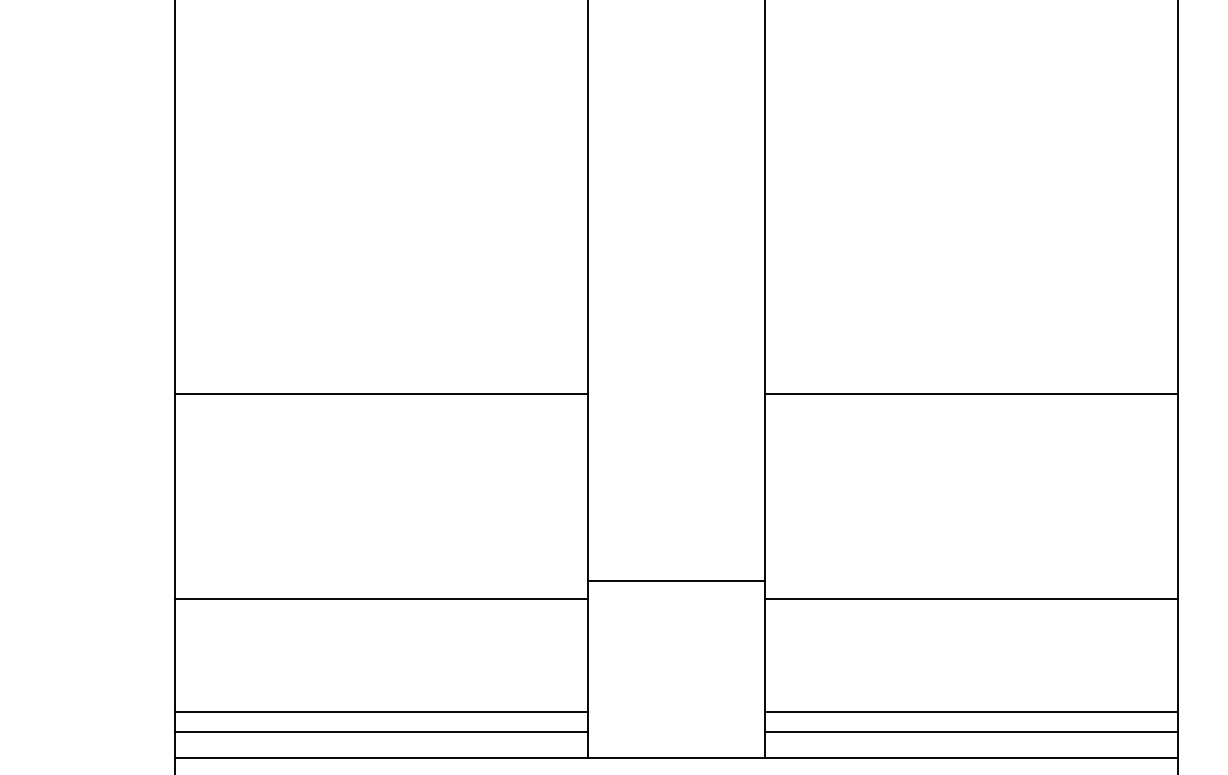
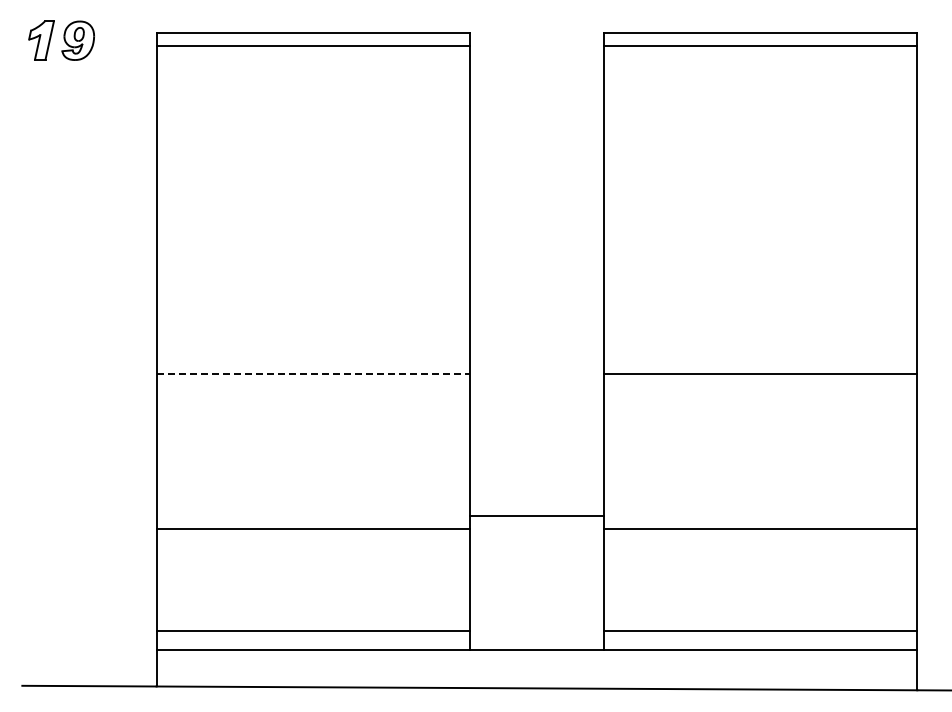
line: (381, 393) -> (313, 373), solid -> dashed
line: (380, 712) -> (312, 615), removed
line: (971, 712) -> (760, 615), removed

